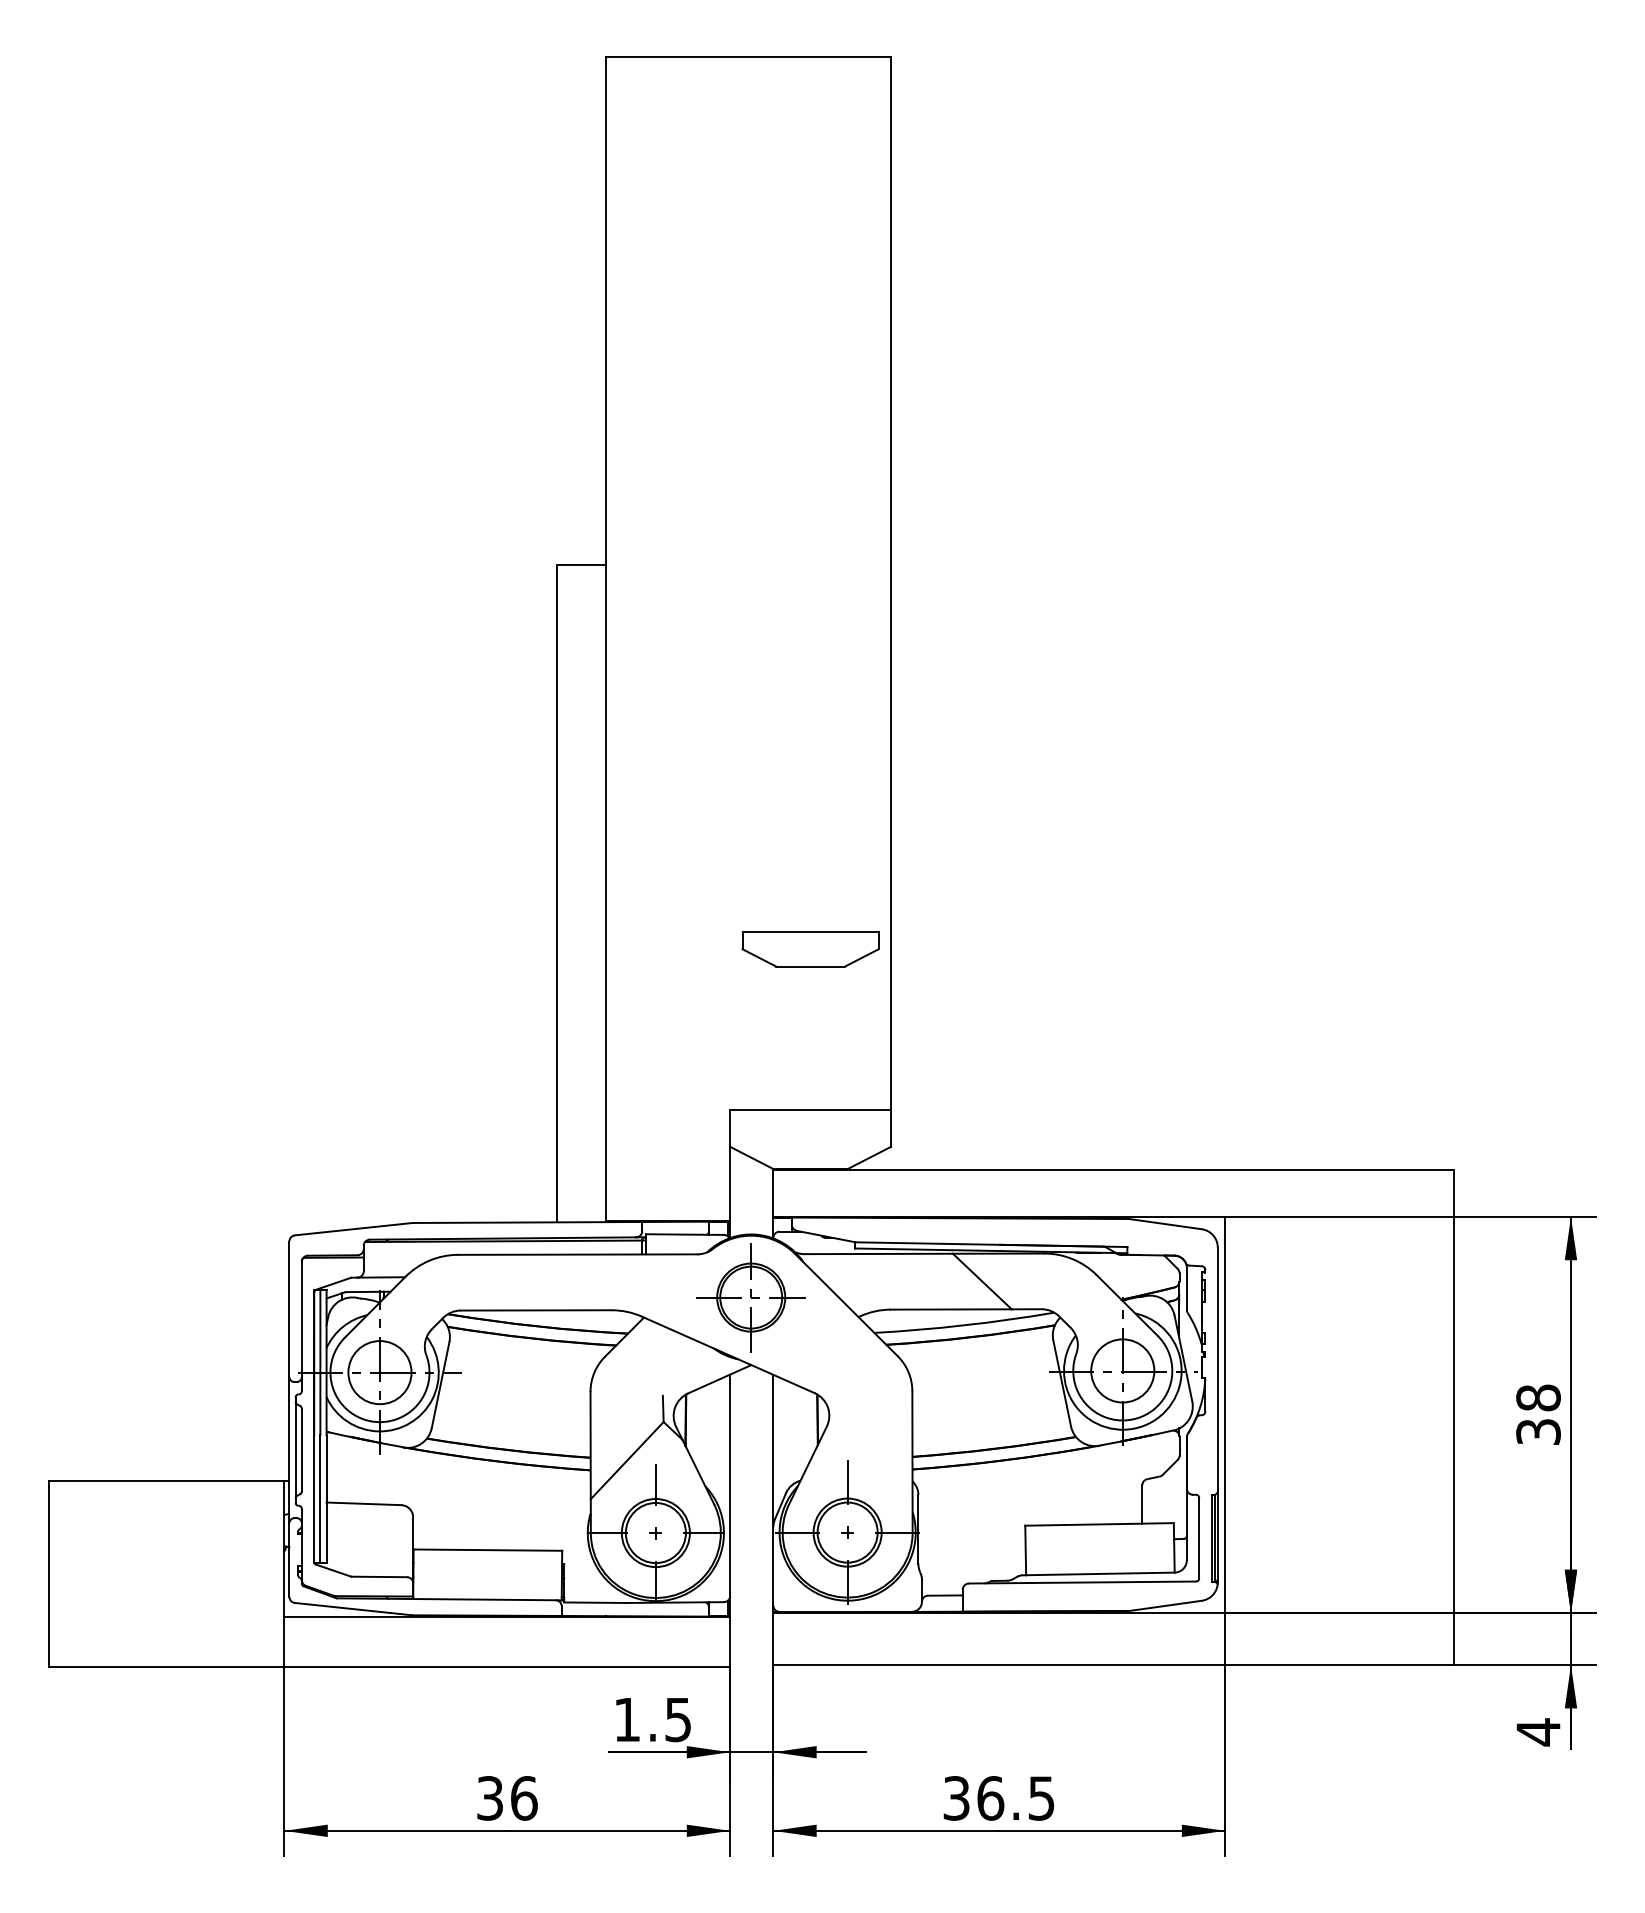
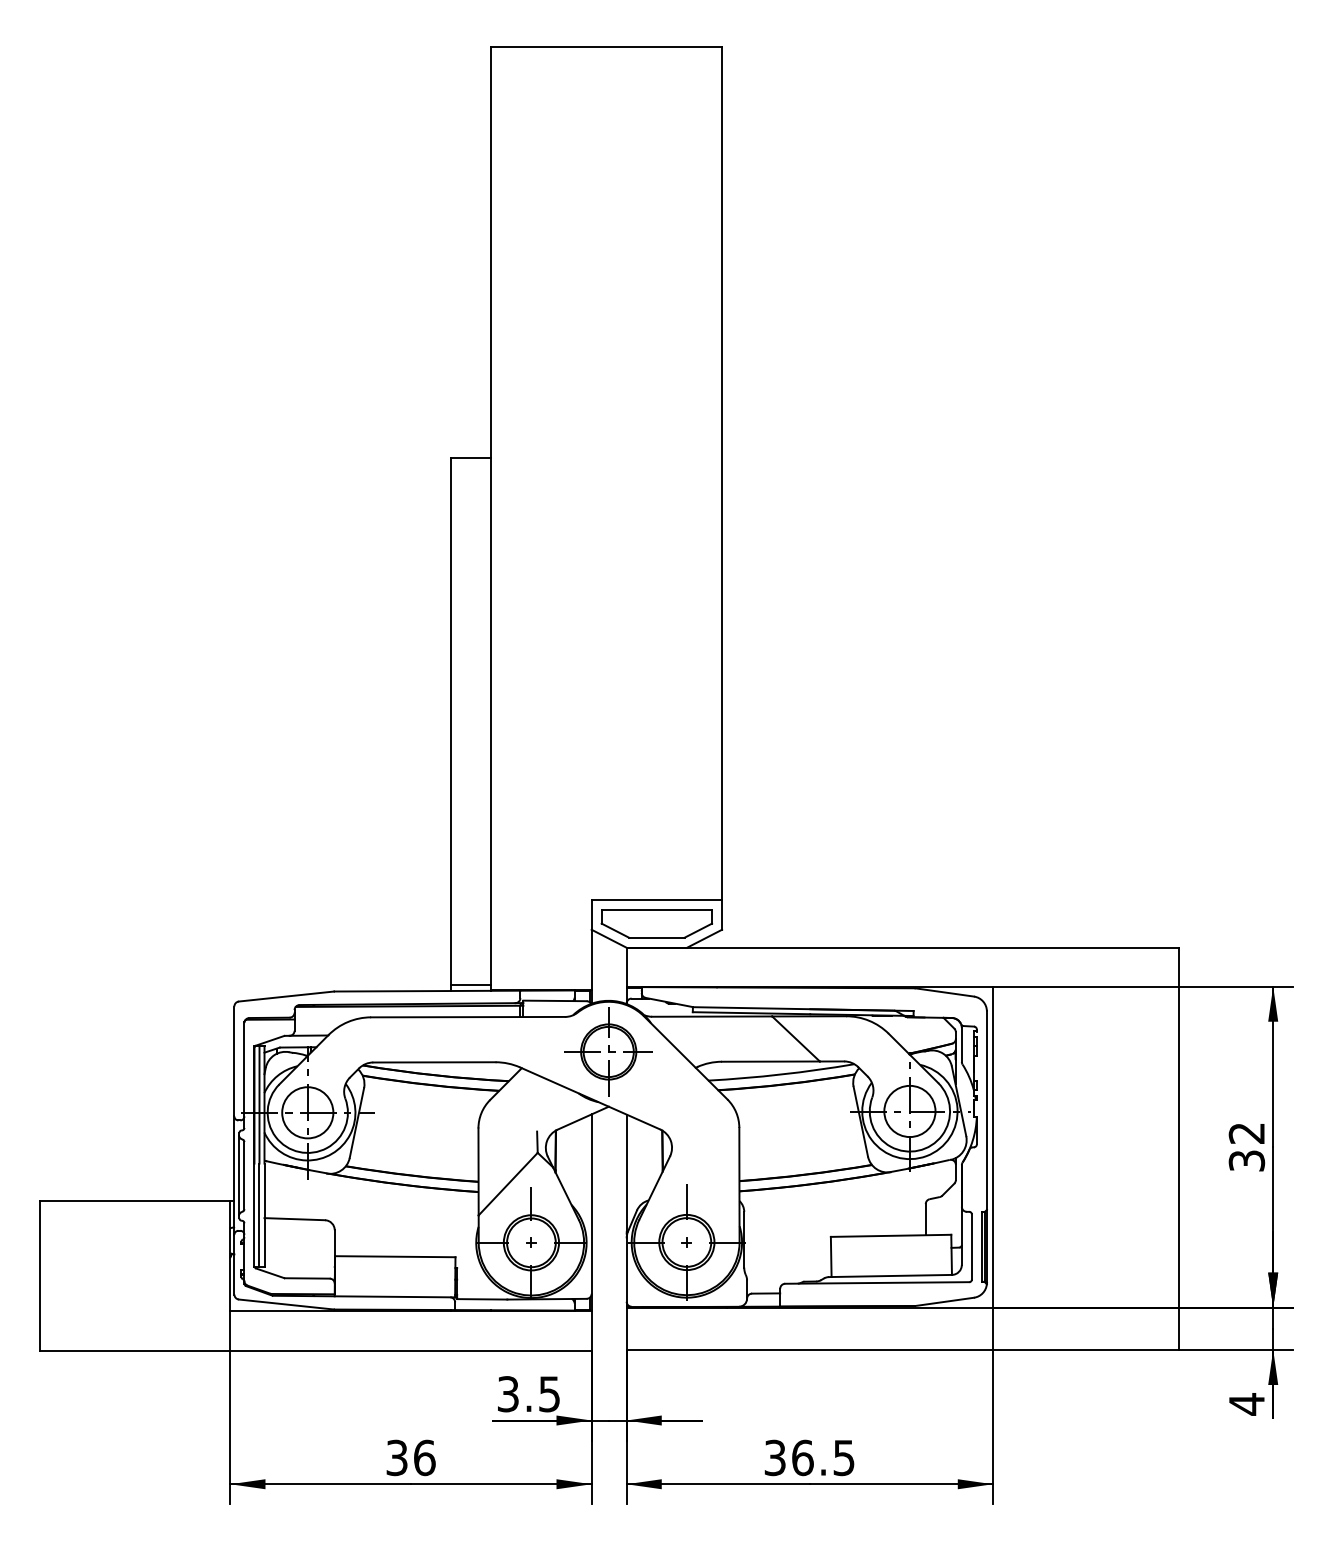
part: (810, 949) -> (656, 923), moved
line: (581, 1214) -> (471, 984), added
text: (1538, 1397) -> (1246, 1132), 38 -> 32
text: (627, 1719) -> (508, 1393), 1.5 -> 3.5

